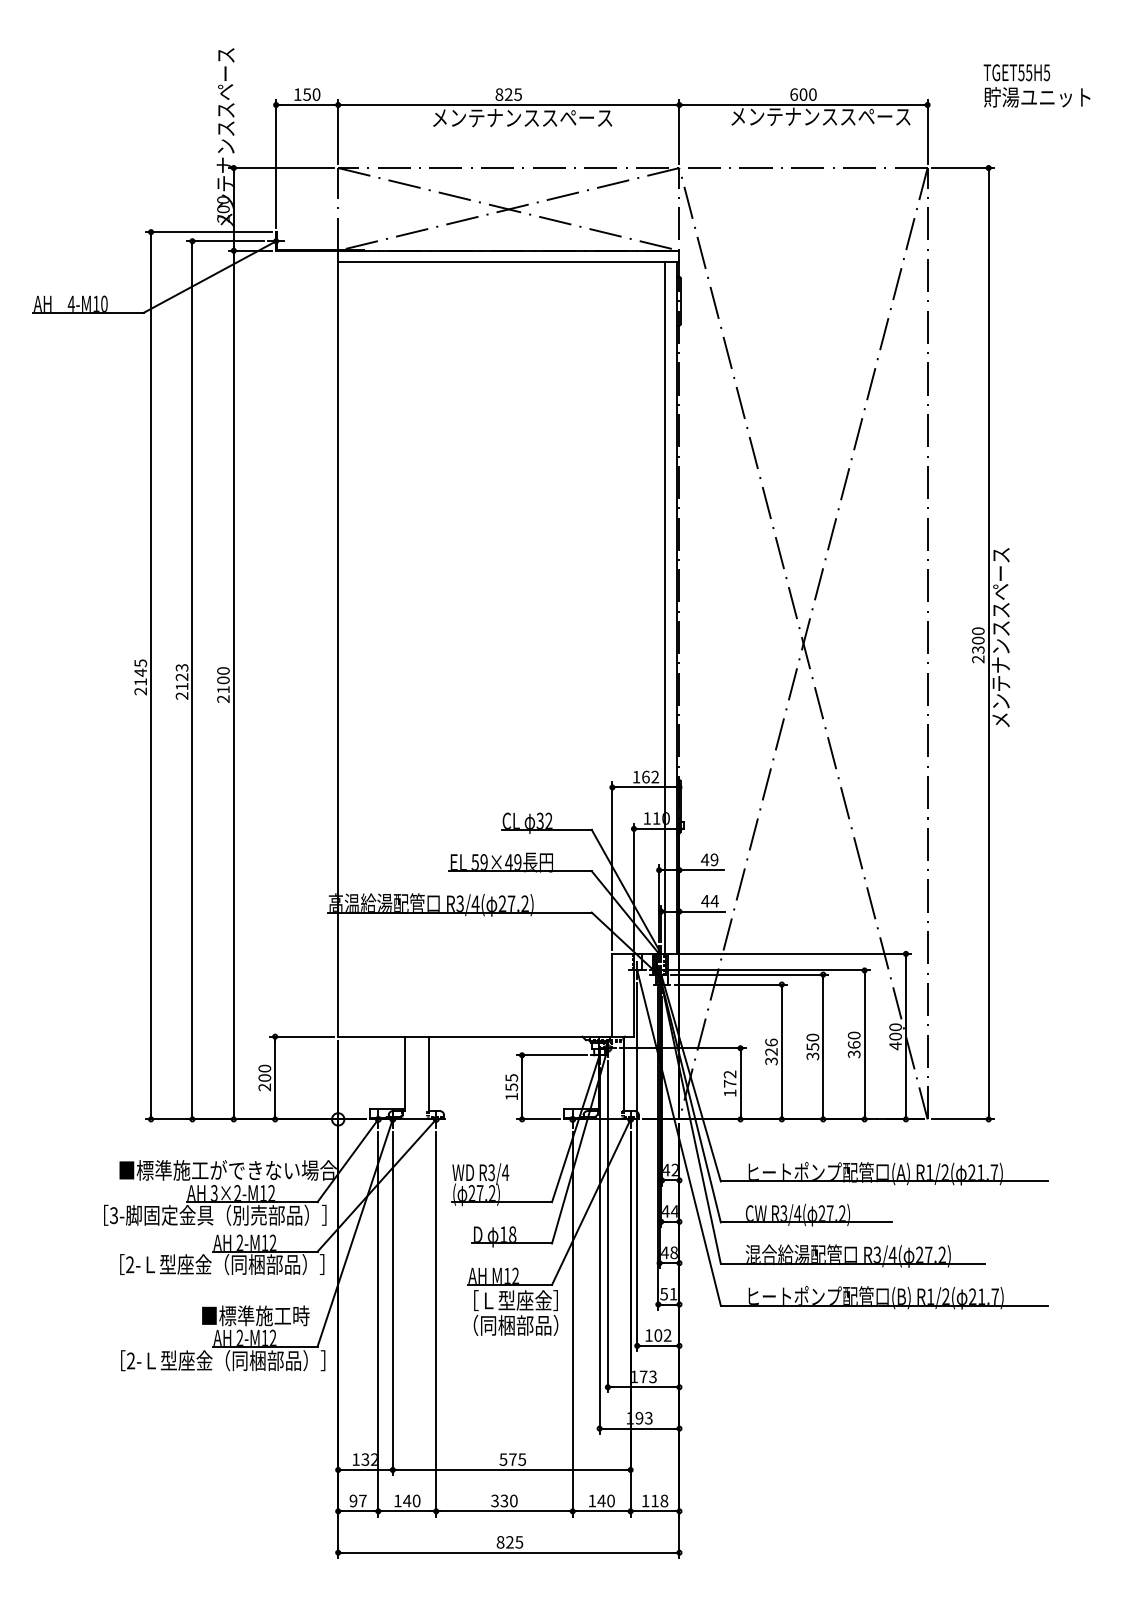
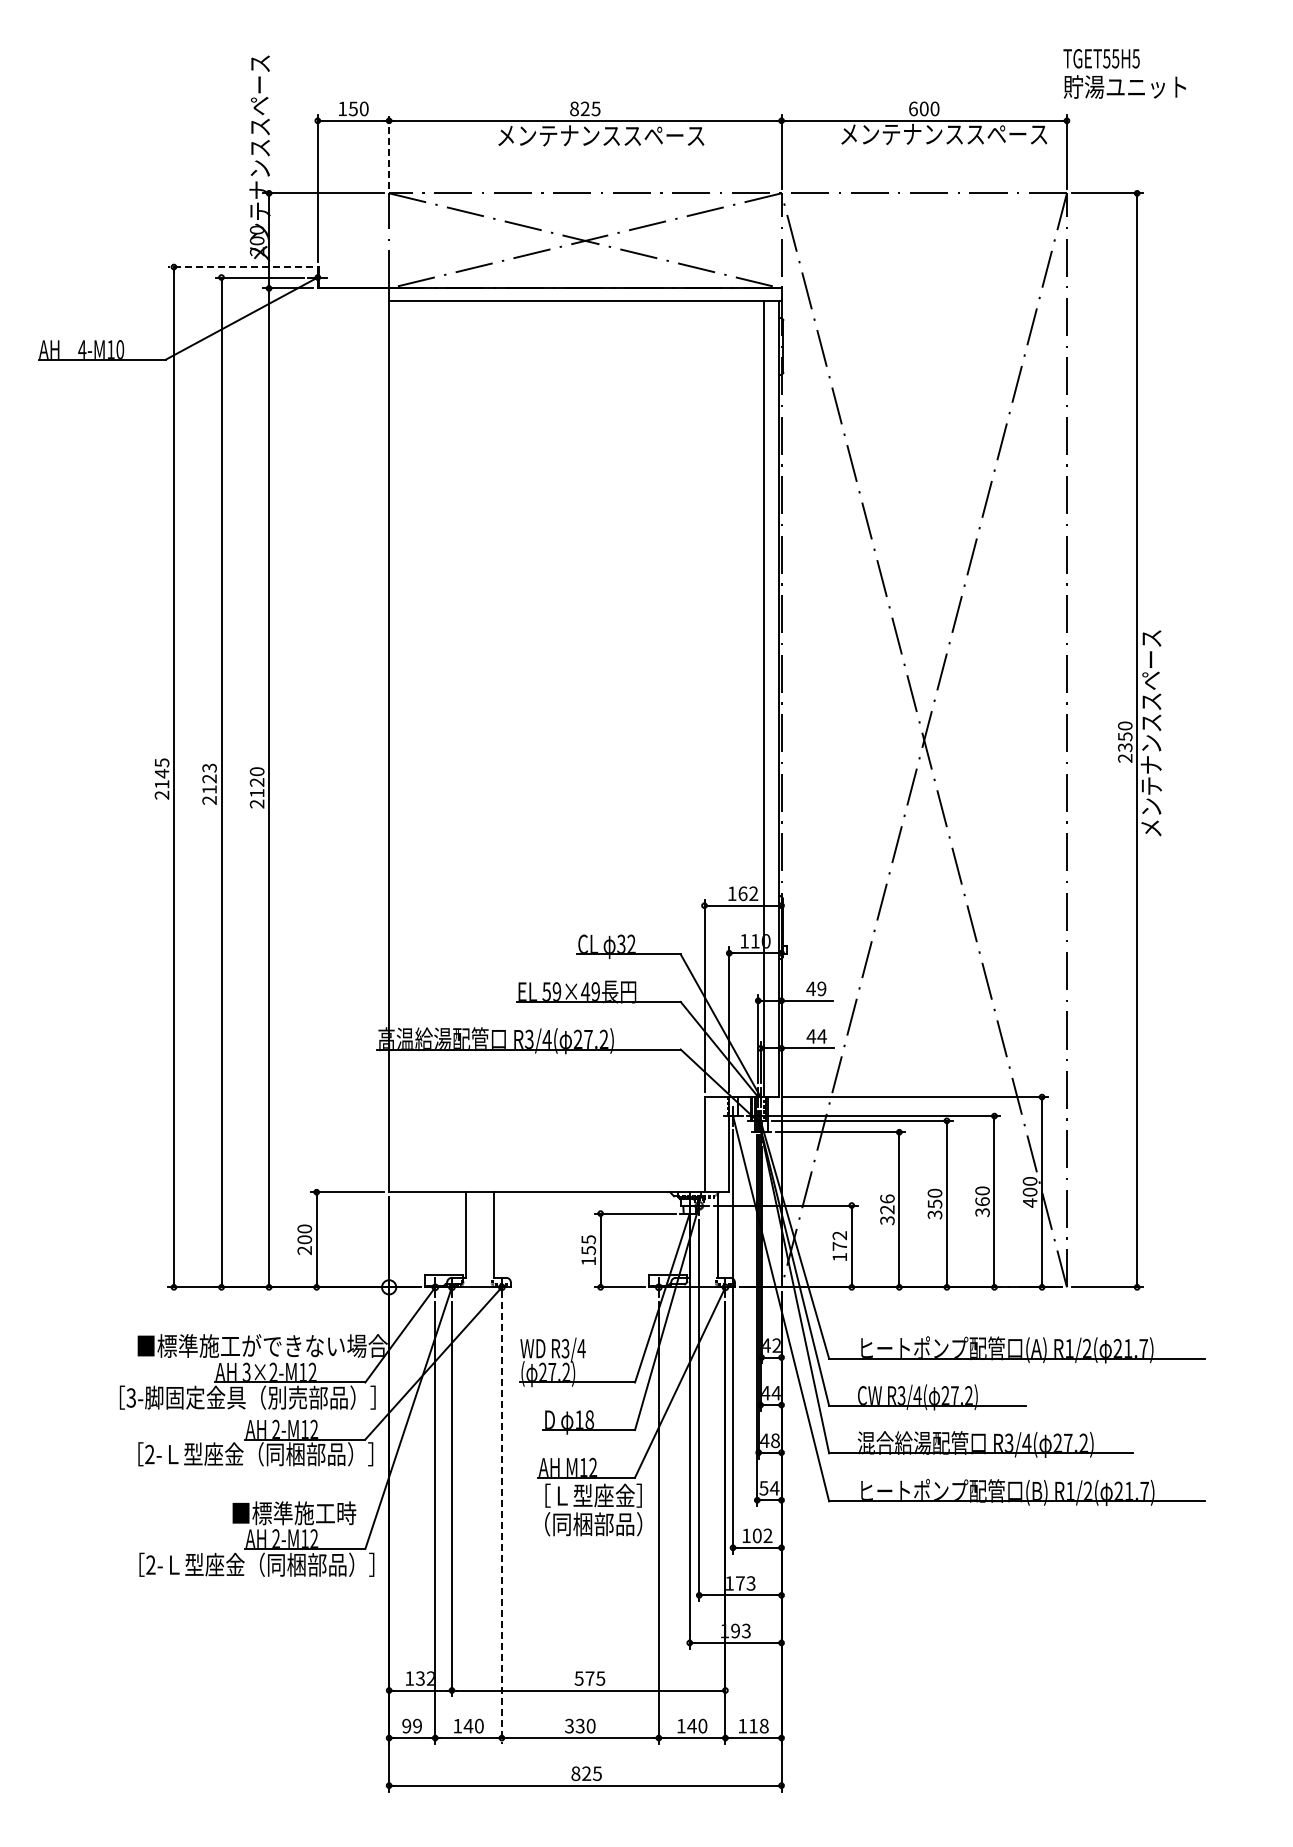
text: (1036, 85) -> (1124, 73), moved
line: (338, 131) -> (389, 151), solid -> dashed
line: (208, 232) -> (240, 267), solid -> dashed
text: (978, 640) -> (1125, 736), 2300 -> 2350
text: (223, 680) -> (257, 782), 2100 -> 2120
text: (673, 1294) -> (774, 1488), 51 -> 54
line: (435, 1324) -> (501, 1523), solid -> dashed
text: (362, 1500) -> (417, 1725), 97 -> 99

